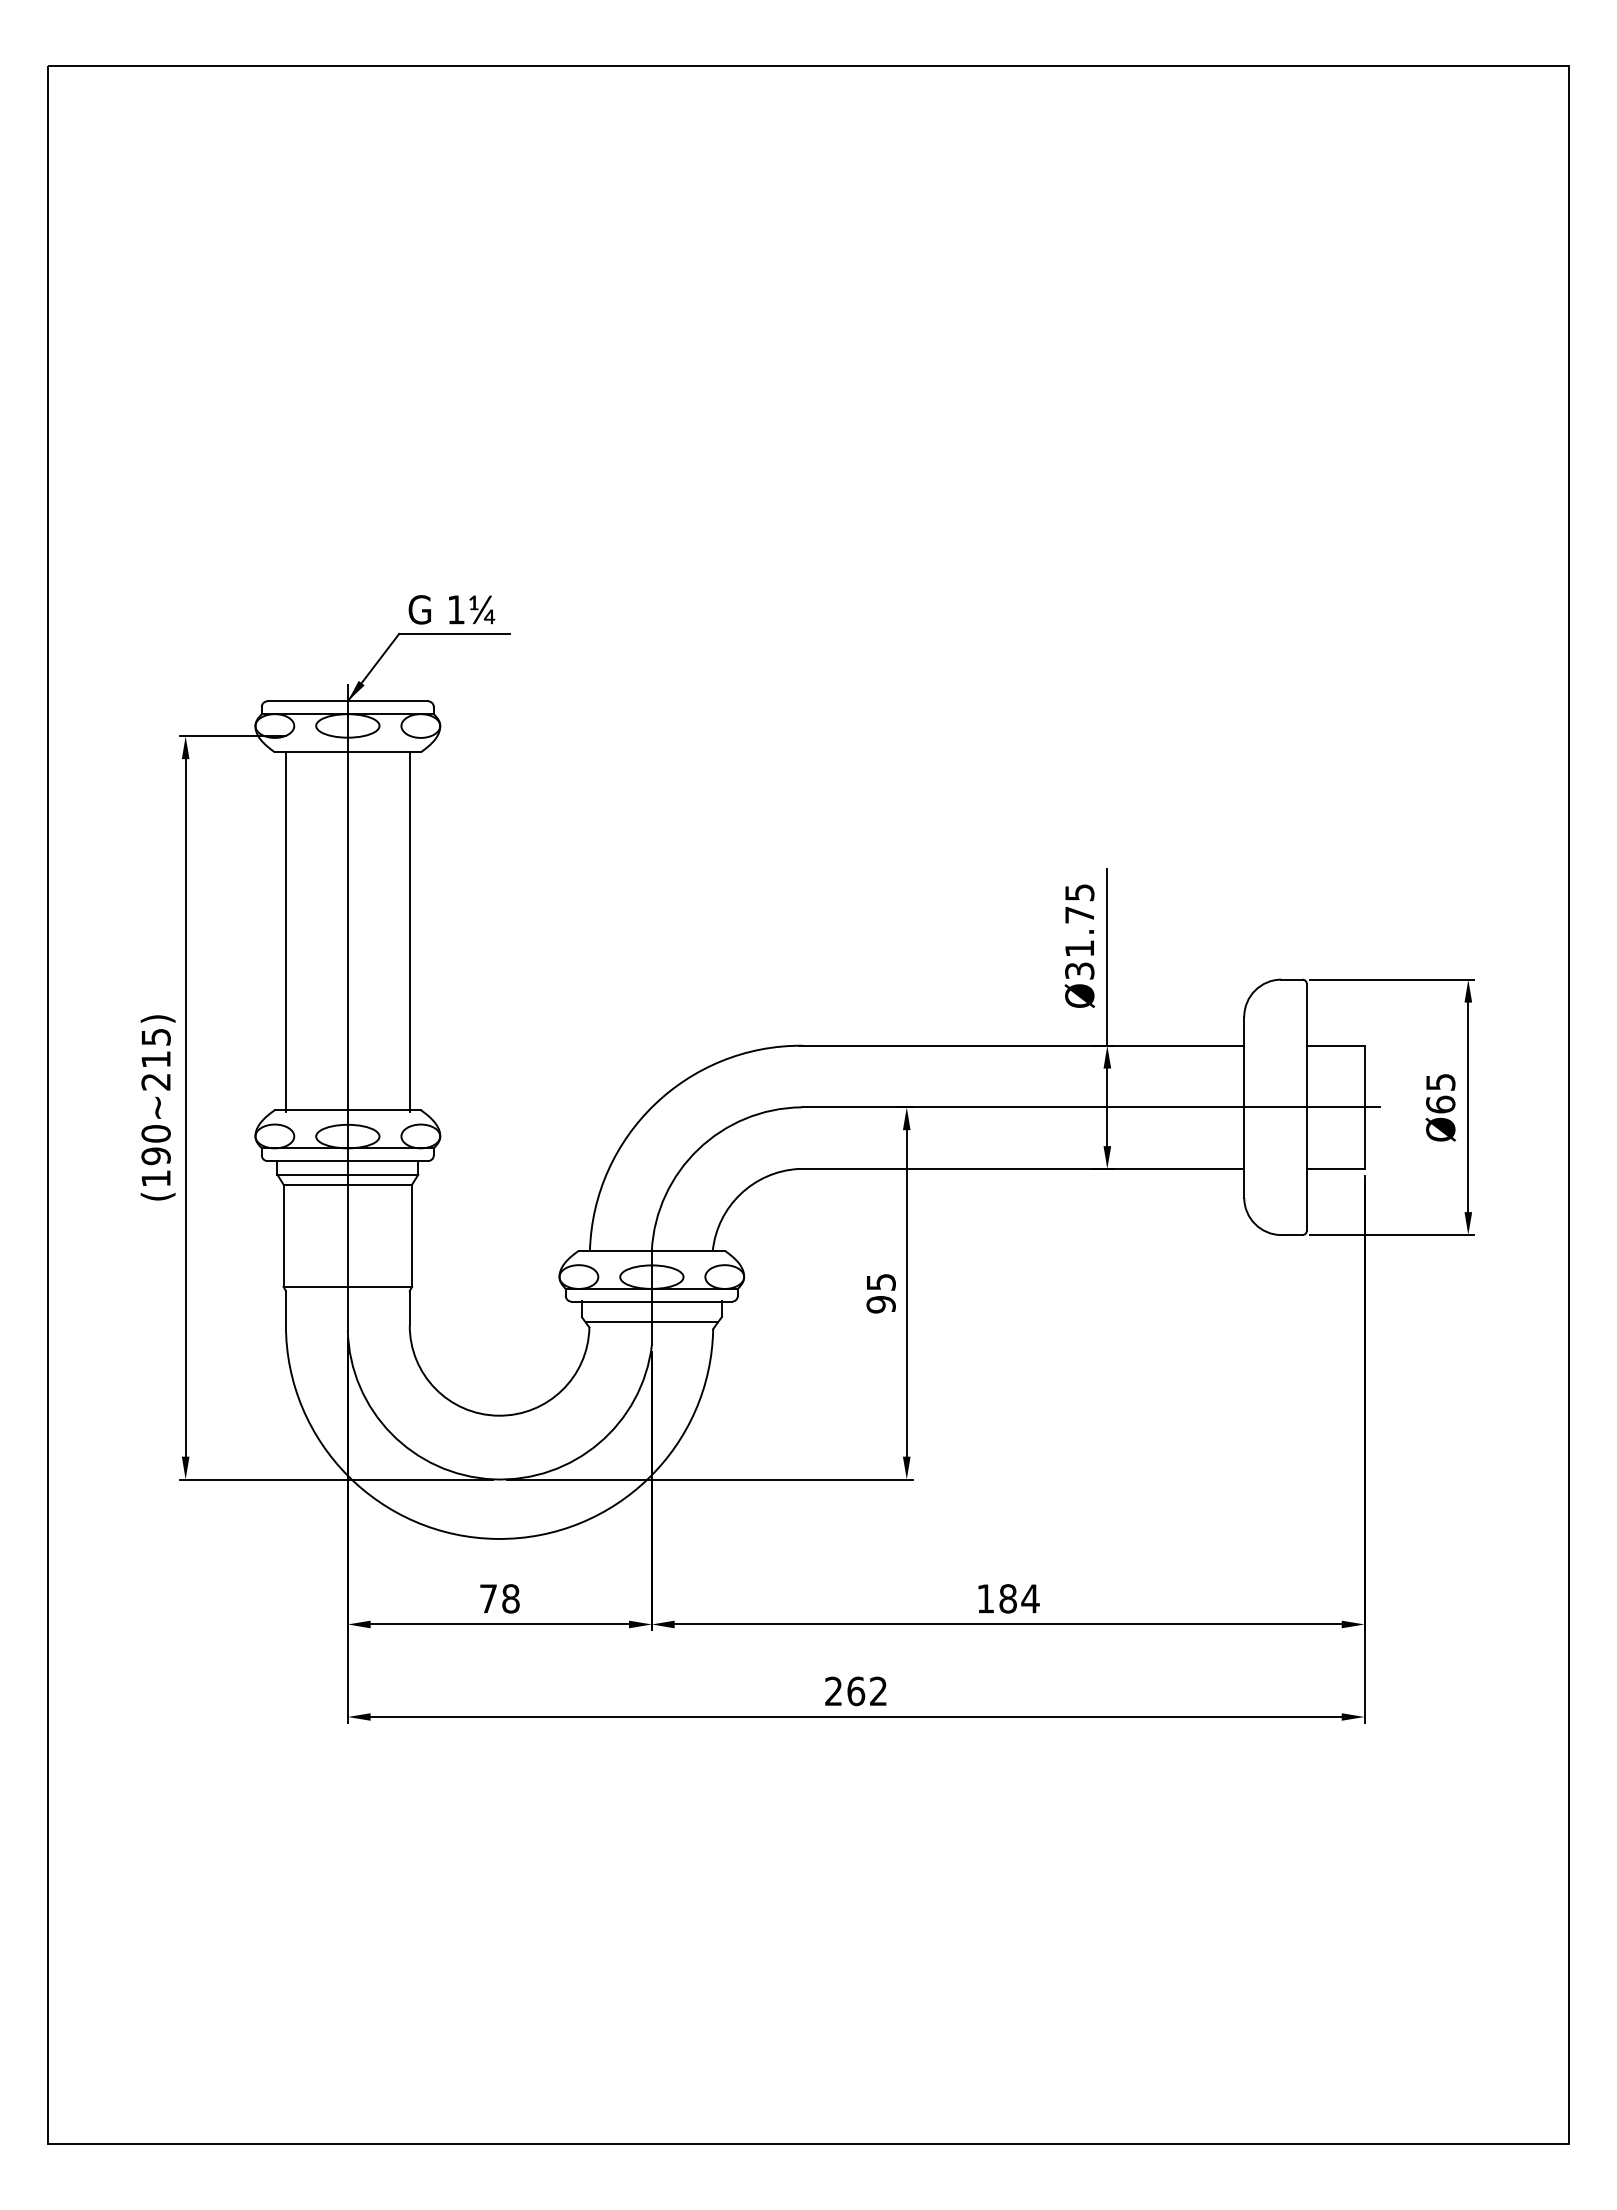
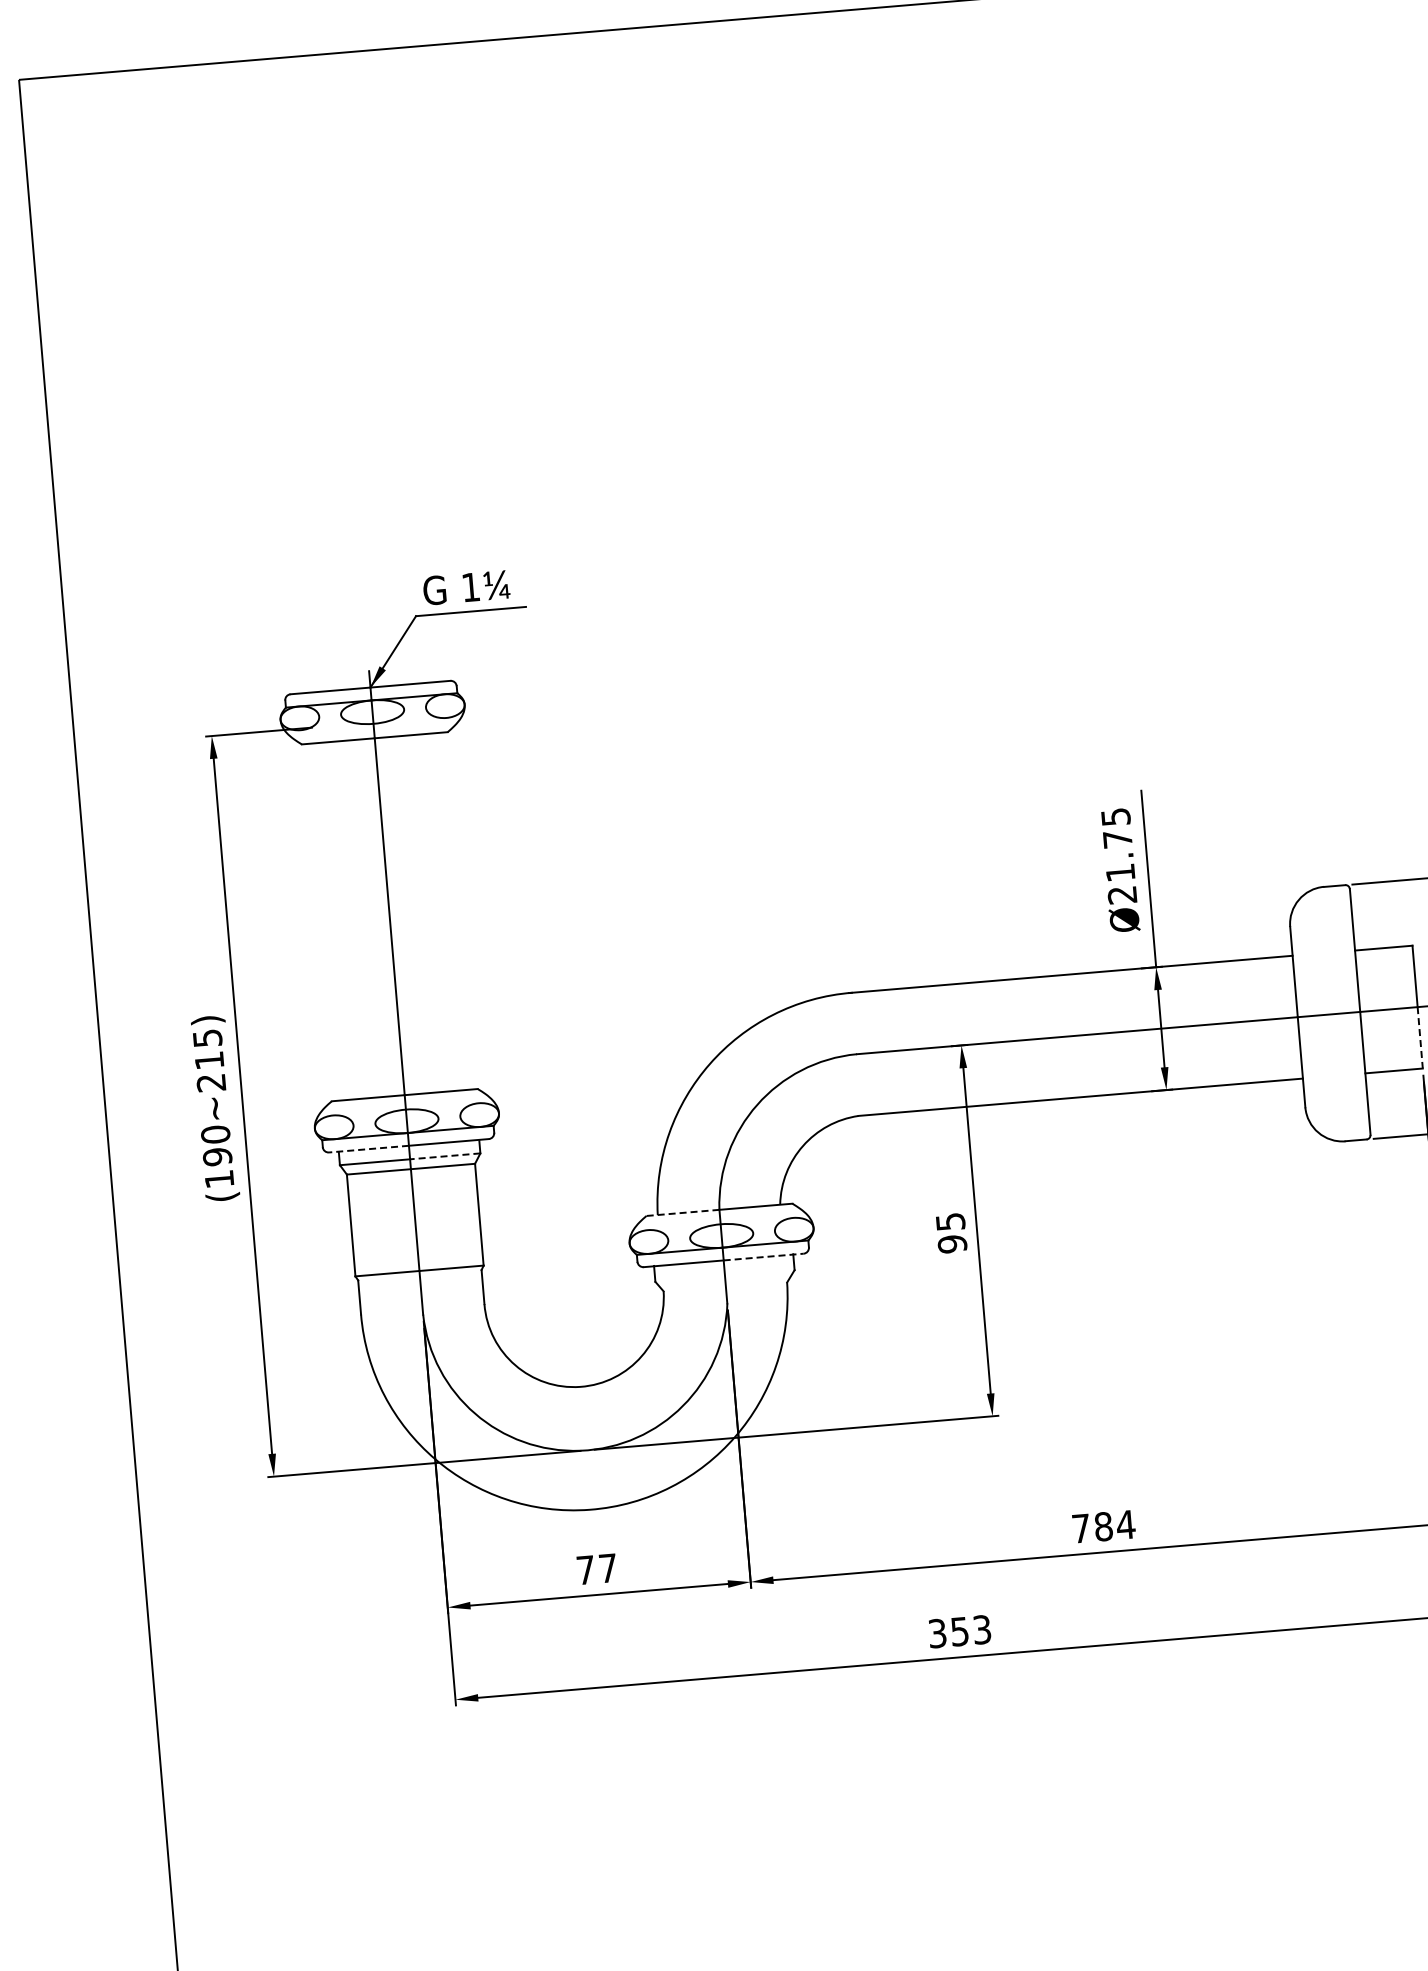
line: (285, 931) -> (327, 922), removed
line: (410, 931) -> (452, 911), removed
text: (1079, 970) -> (1122, 894), Ø31.75 -> Ø21.75
line: (1364, 1138) -> (1420, 1038), solid -> dashed
line: (307, 1161) -> (368, 1149), solid -> dashed
line: (382, 1174) -> (444, 1156), solid -> dashed
line: (615, 1250) -> (683, 1212), solid -> dashed
line: (692, 1301) -> (764, 1256), solid -> dashed
line: (651, 1322) -> (725, 1281), removed
text: (510, 1598) -> (607, 1568), 78 -> 77
text: (985, 1598) -> (1081, 1528), 184 -> 784
text: (855, 1691) -> (959, 1631), 262 -> 353

